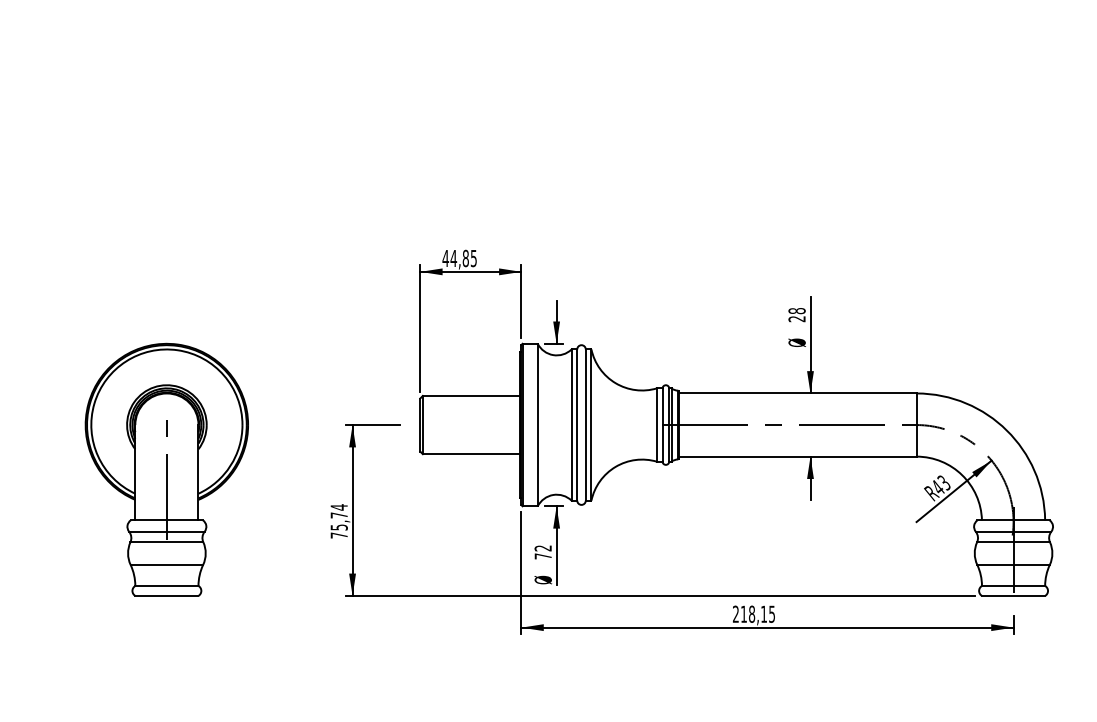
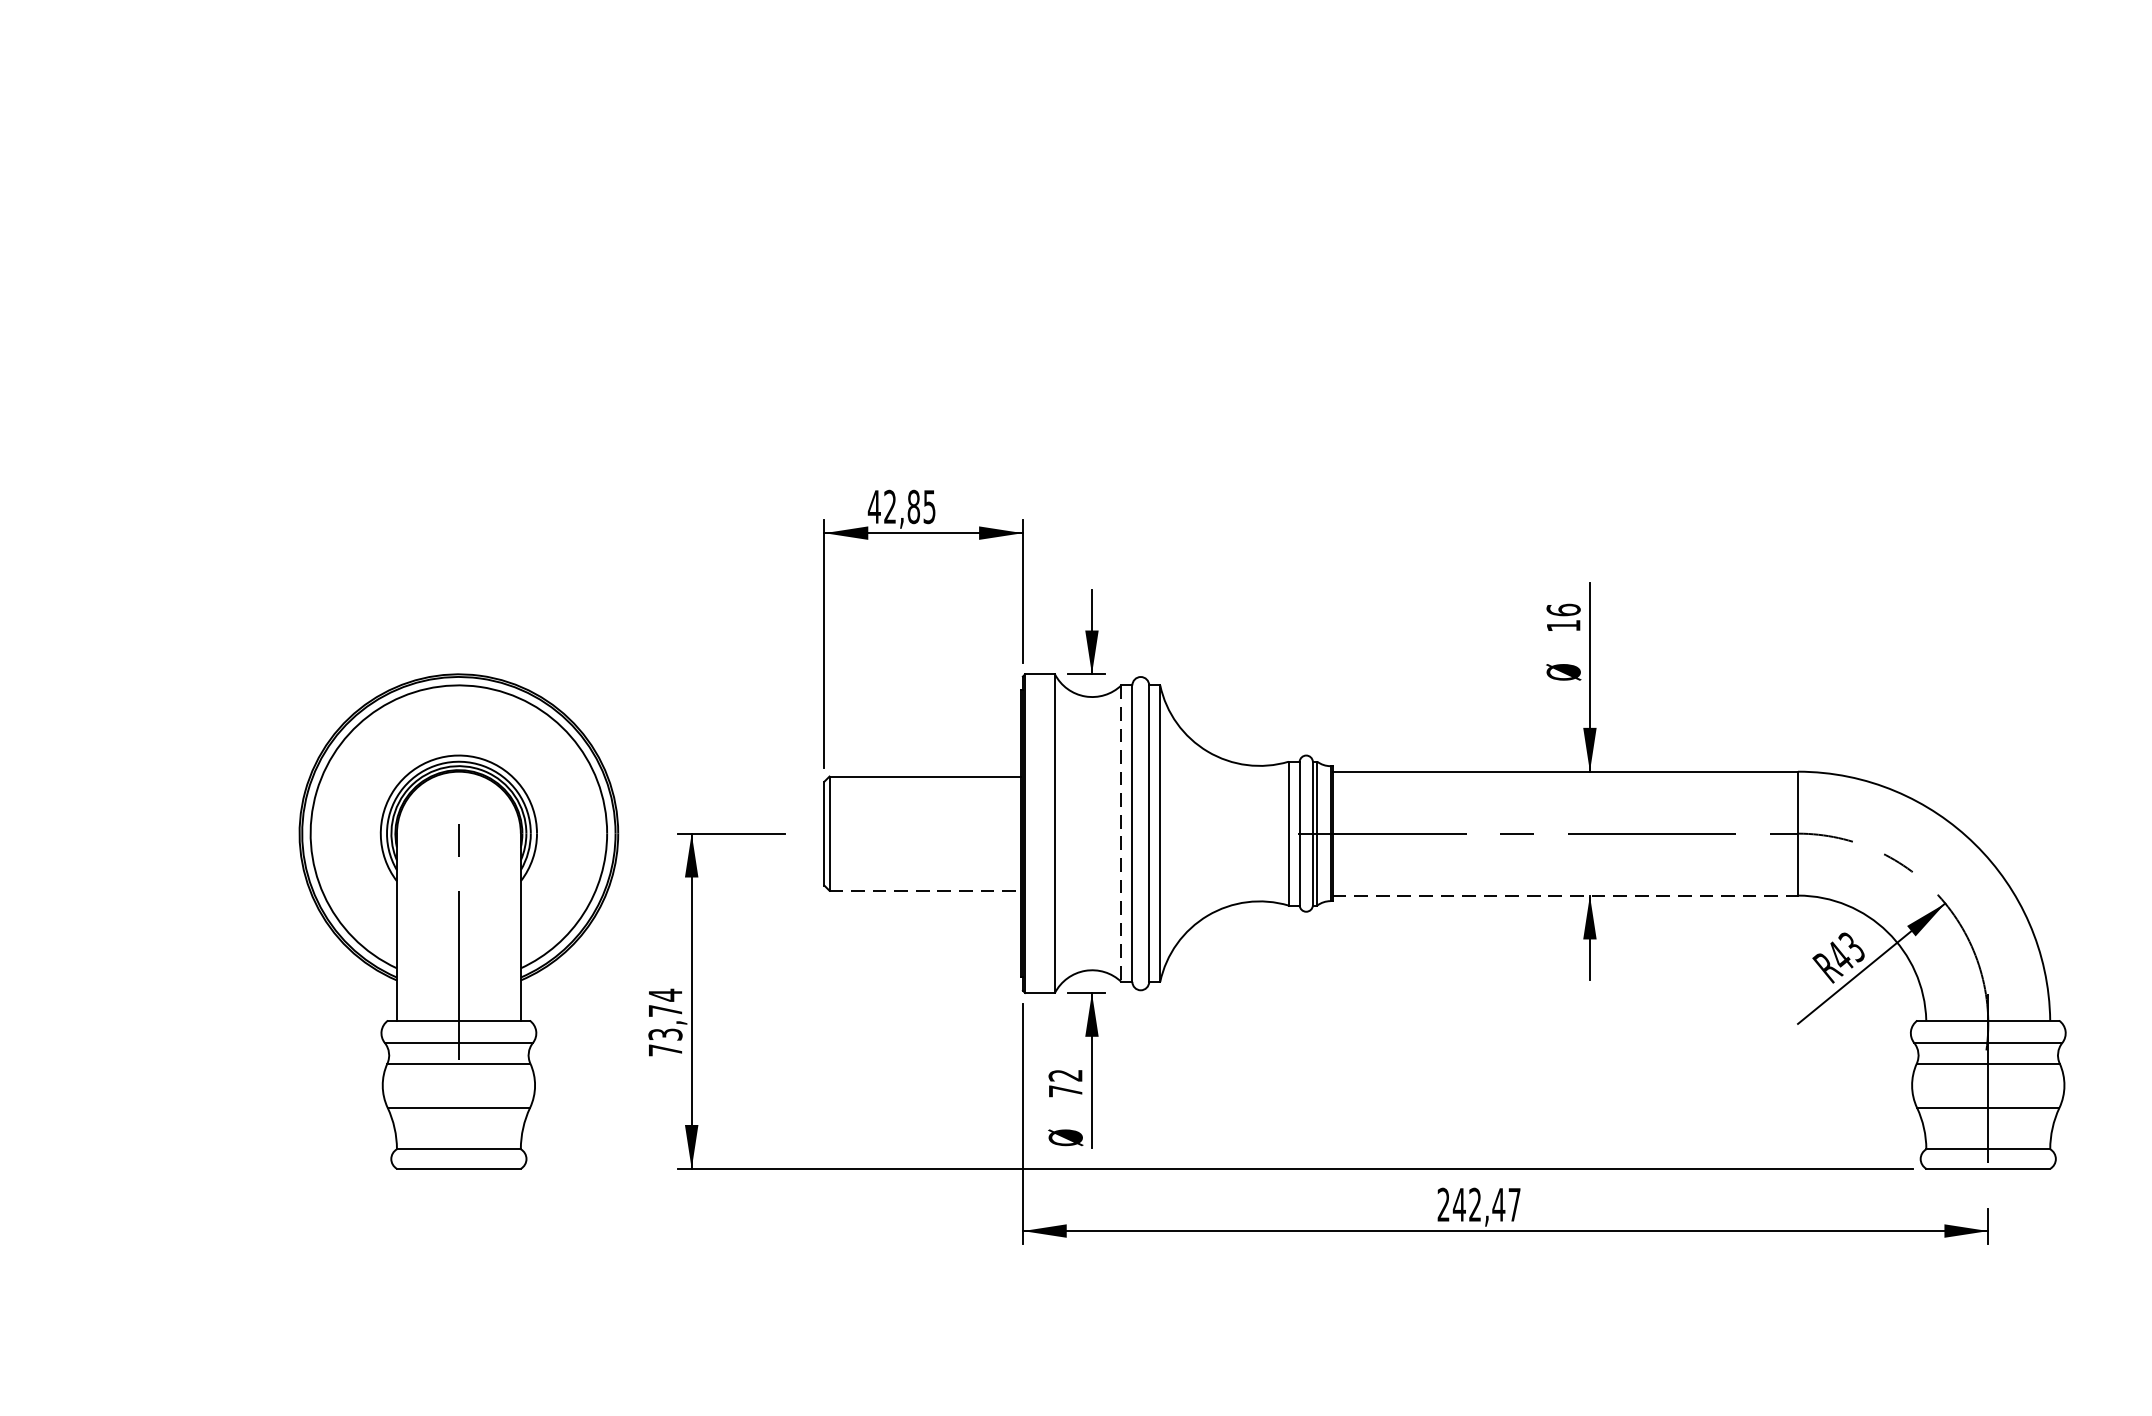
text: (453, 257) -> (889, 504), 44,85 -> 42,85
text: (796, 314) -> (1562, 616), 28 -> 16
line: (571, 425) -> (1121, 834), solid -> dashed
line: (471, 454) -> (924, 891), solid -> dashed
line: (797, 456) -> (1564, 895), solid -> dashed
part: (166, 469) -> (458, 920), moved
text: (338, 527) -> (664, 1034), 75,74 -> 73,74
text: (757, 613) -> (1485, 1203), 218,15 -> 242,47

